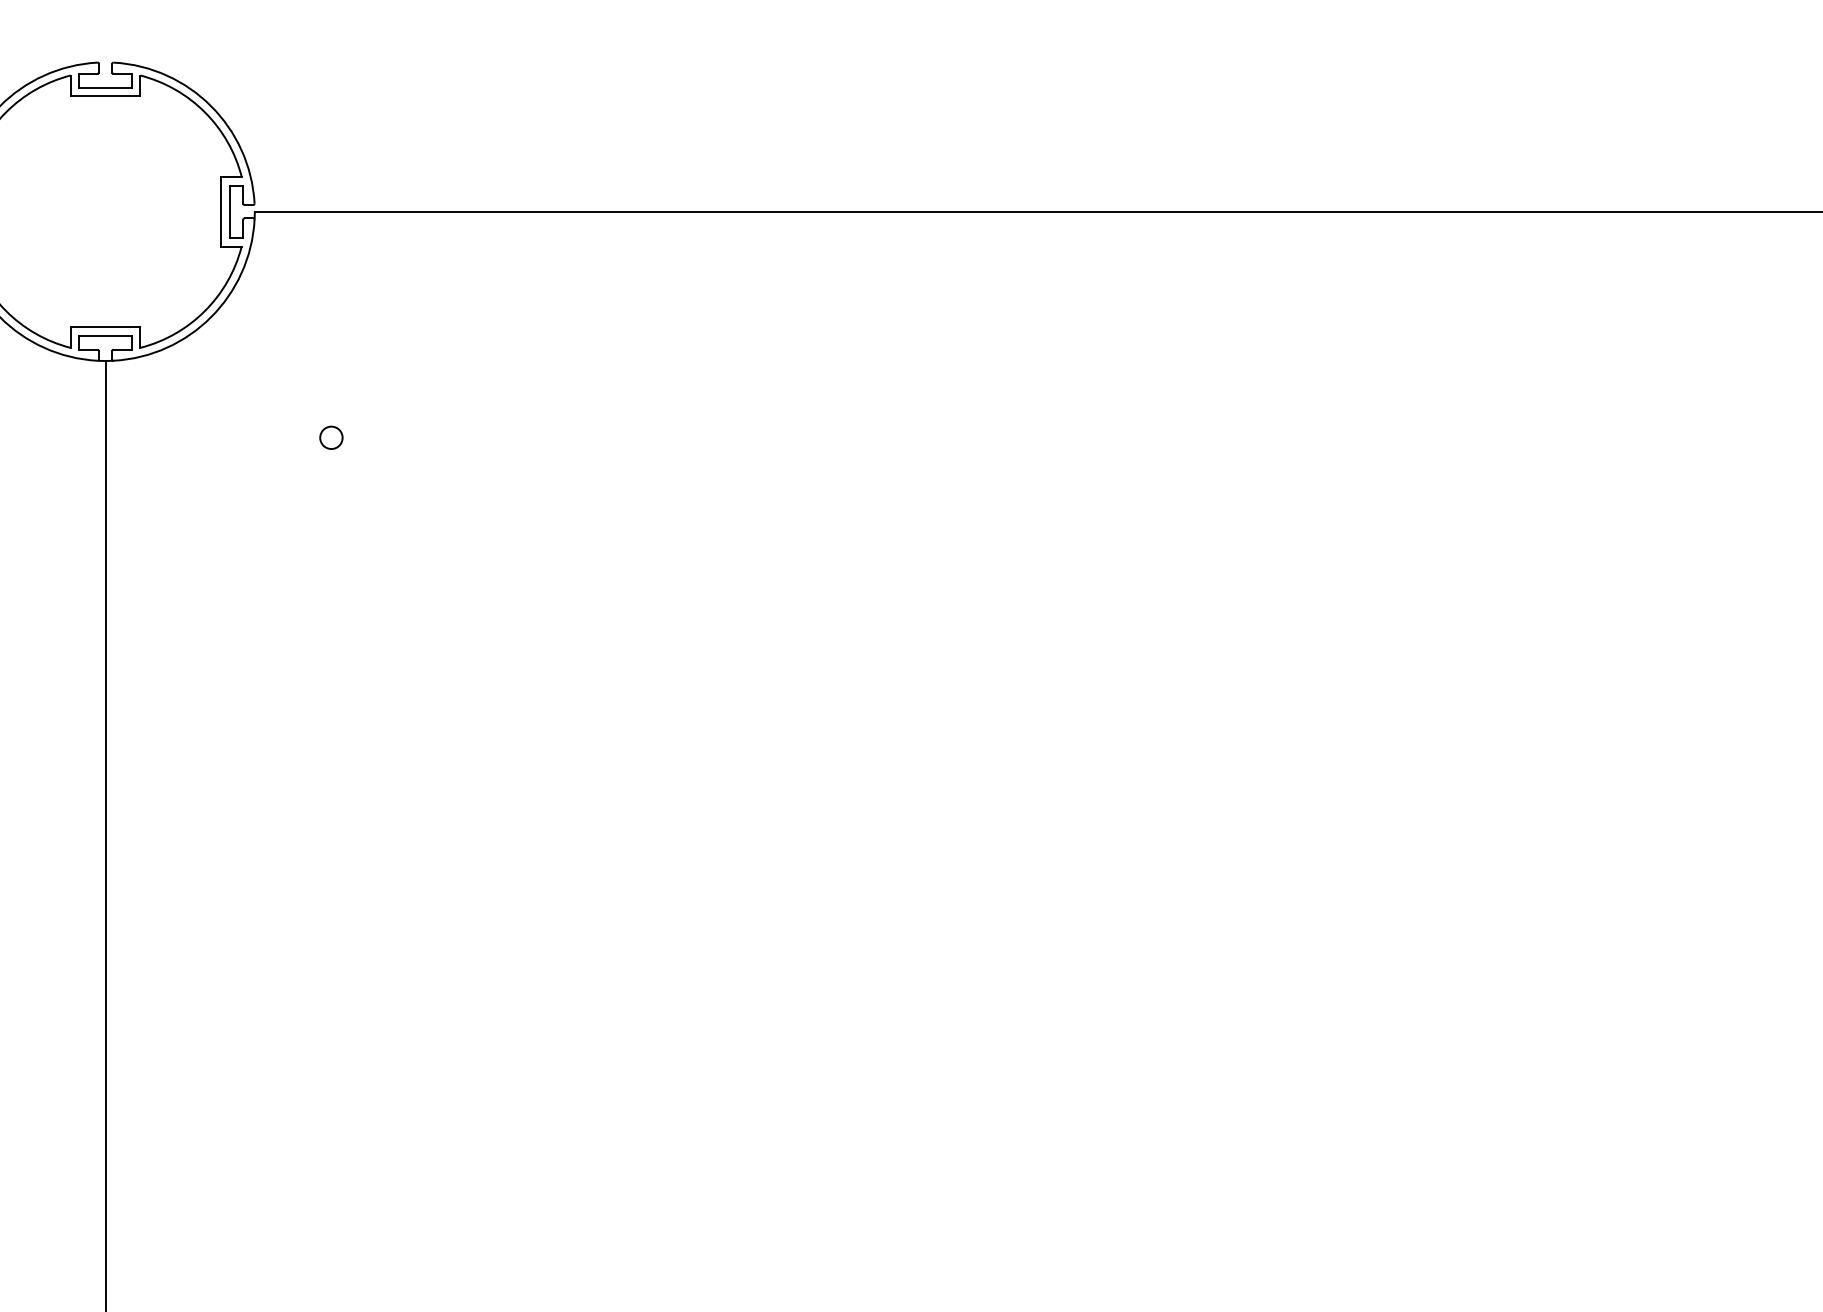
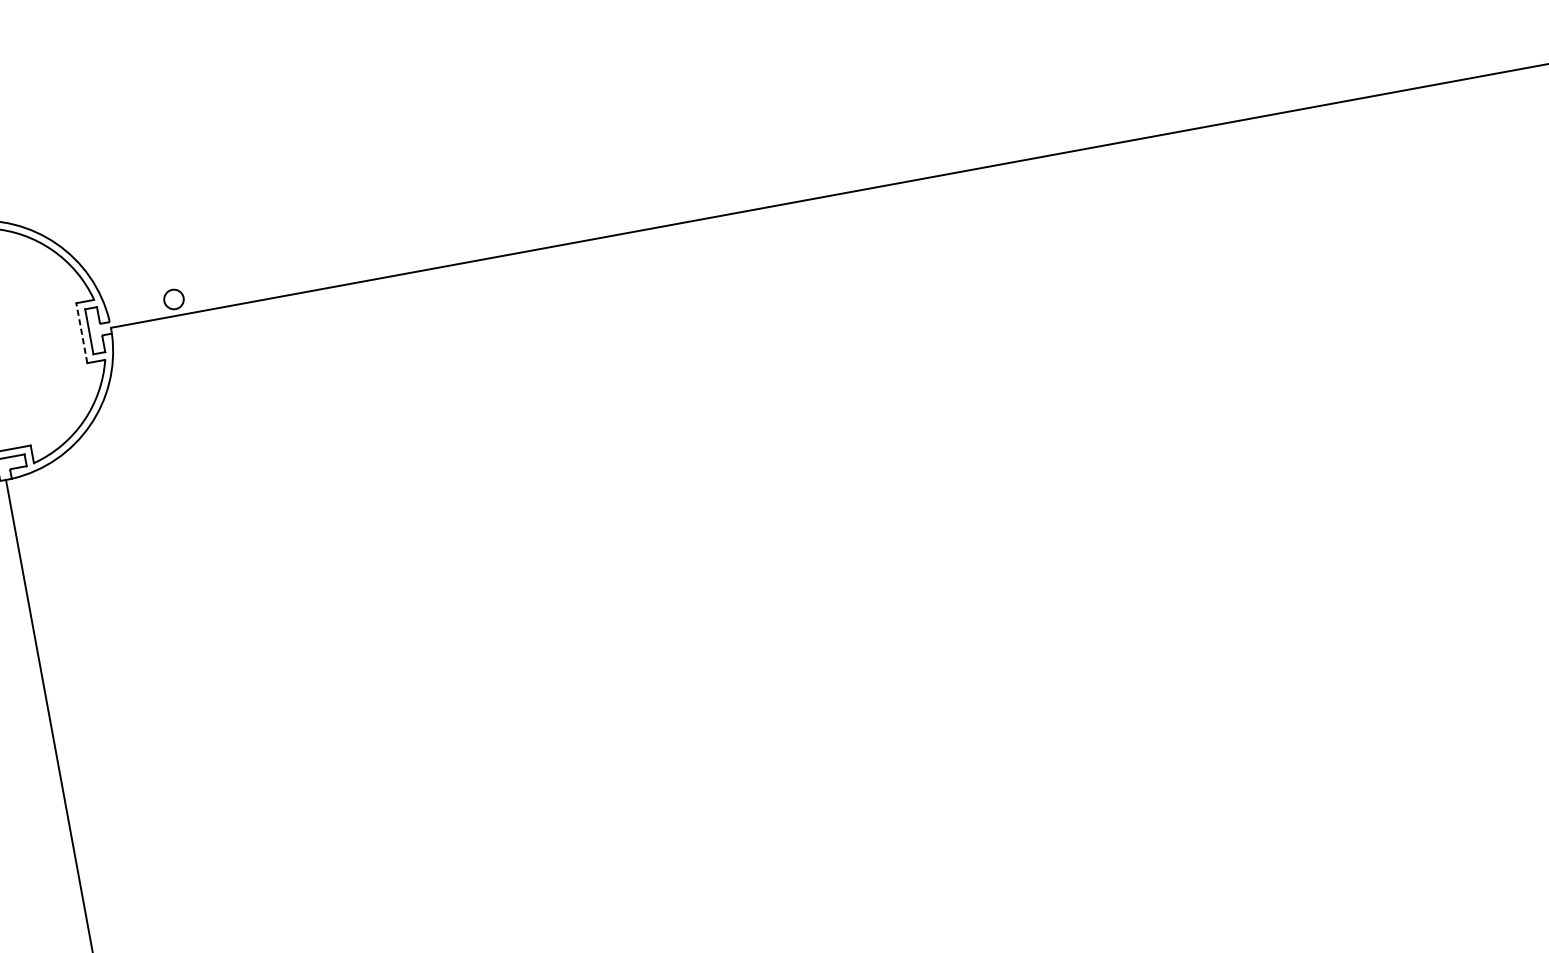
line: (220, 211) -> (81, 333), solid -> dashed
circle: (331, 437) -> (174, 299), moved

